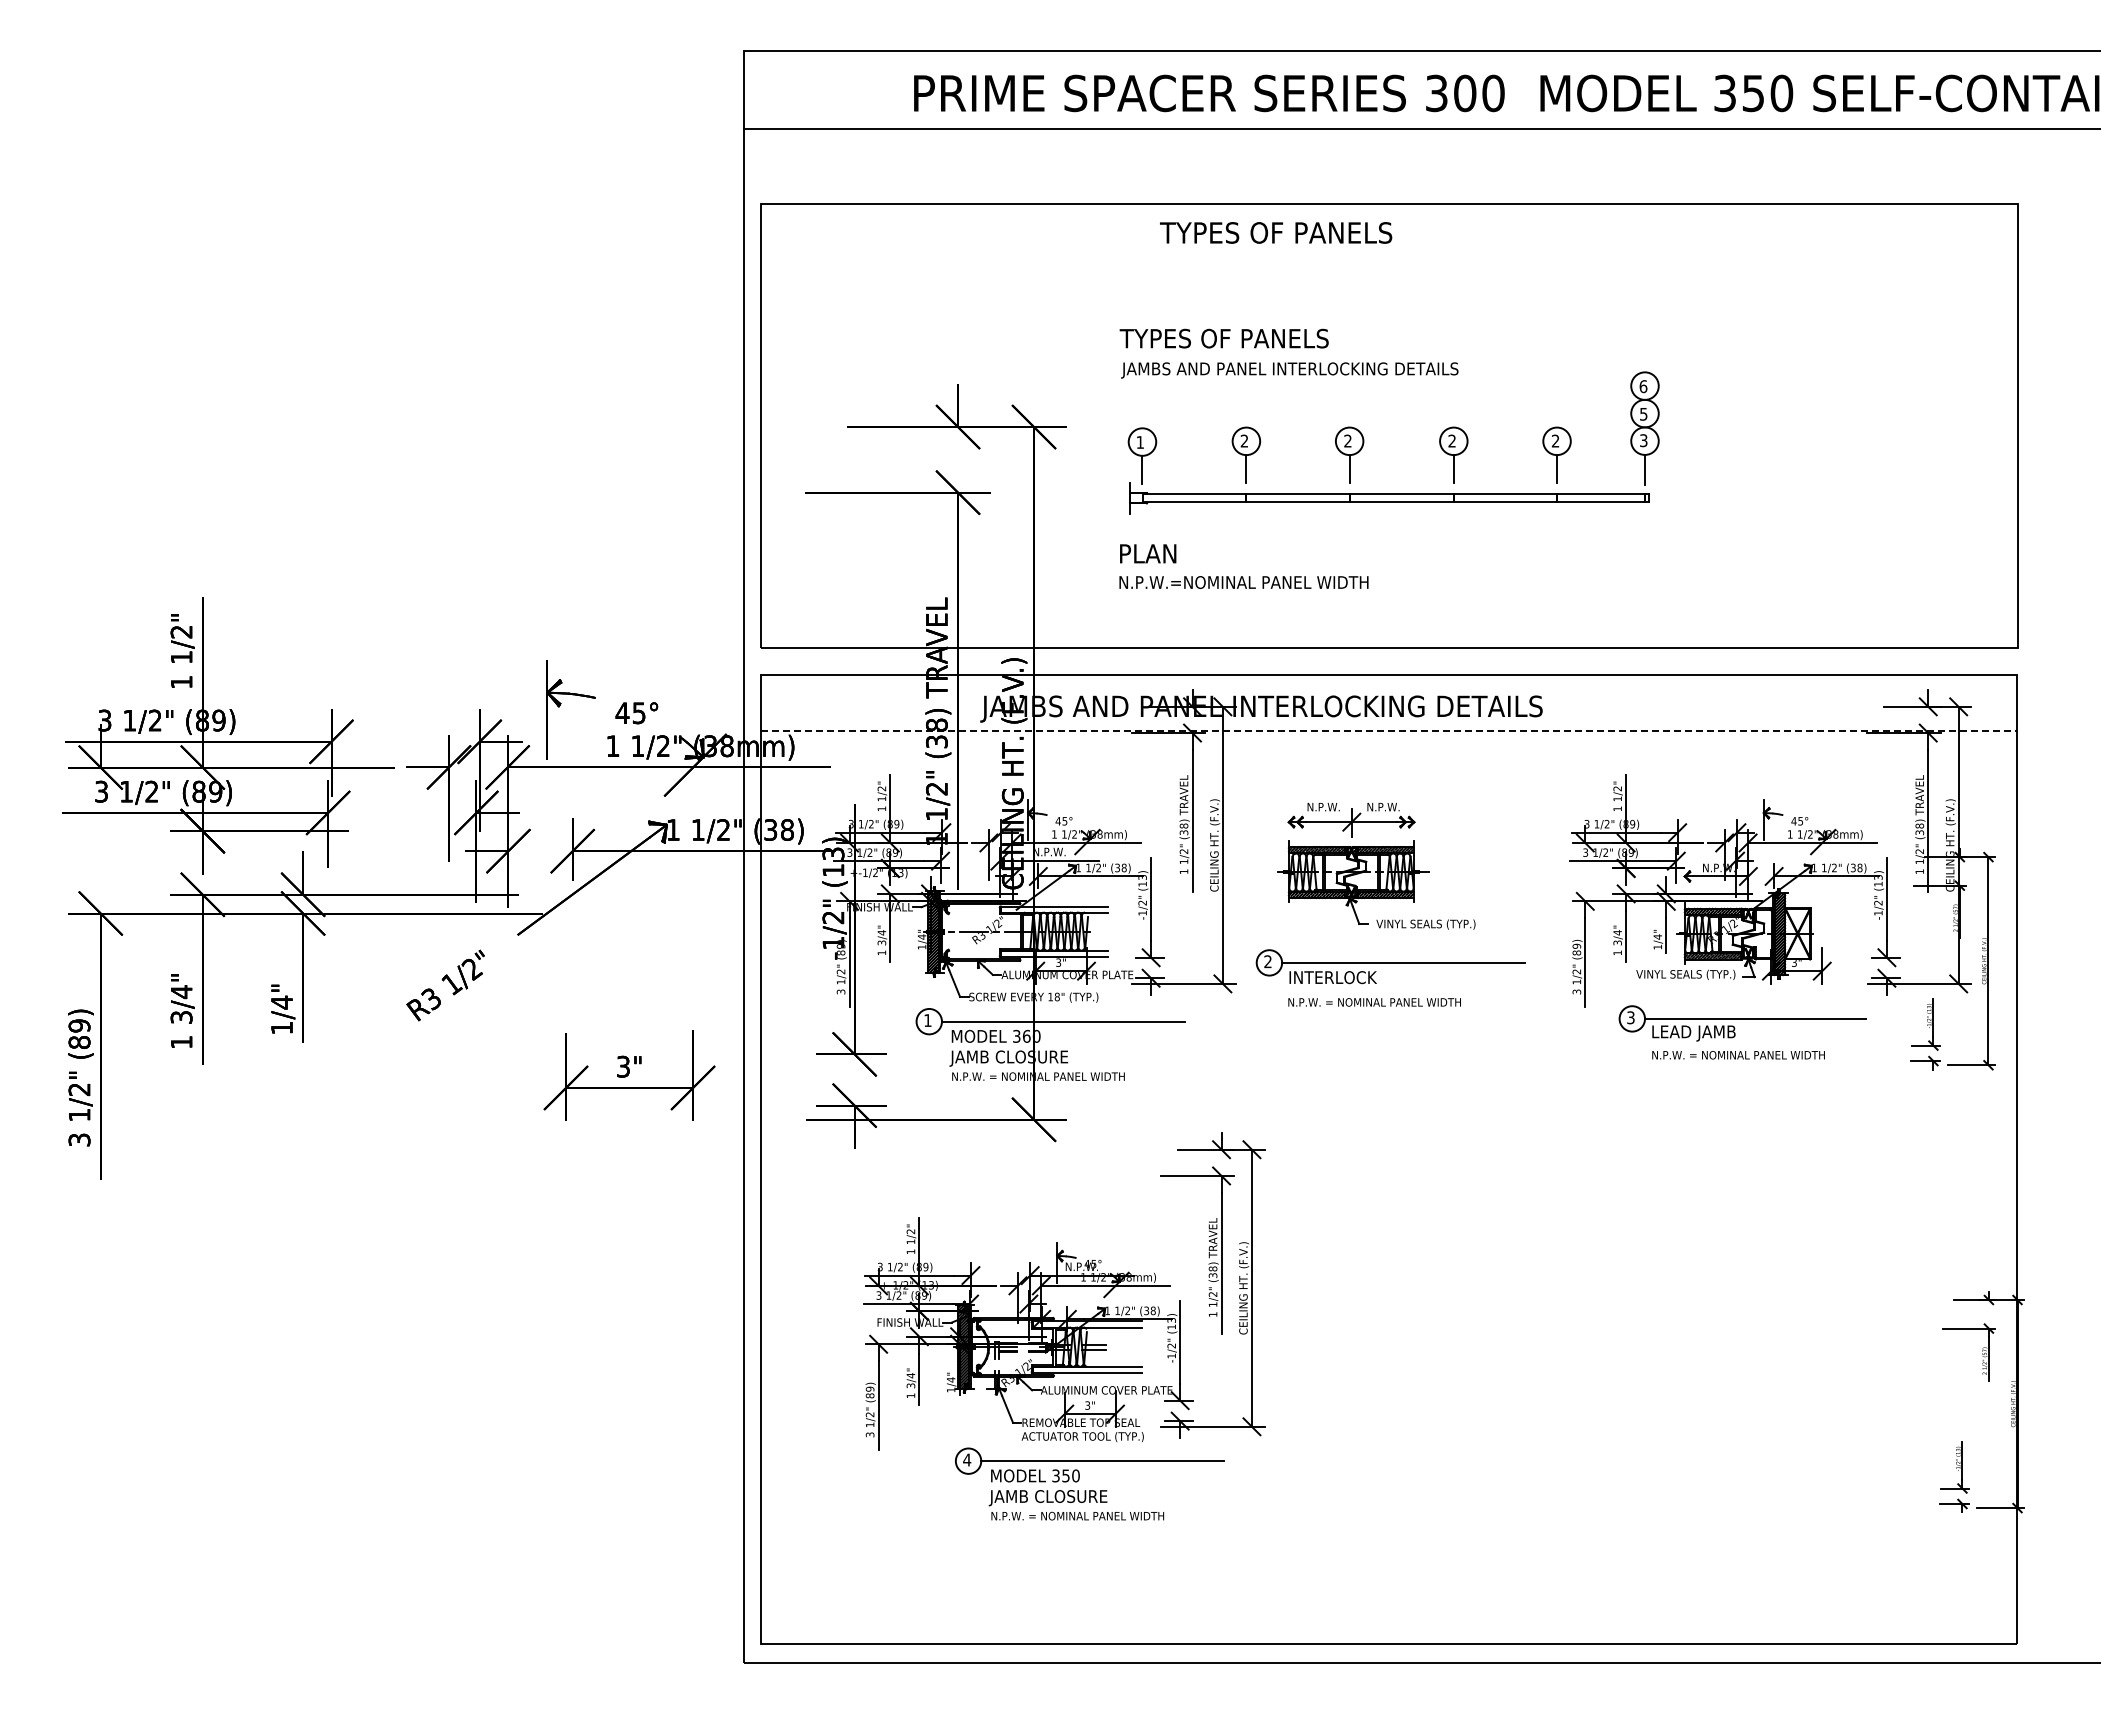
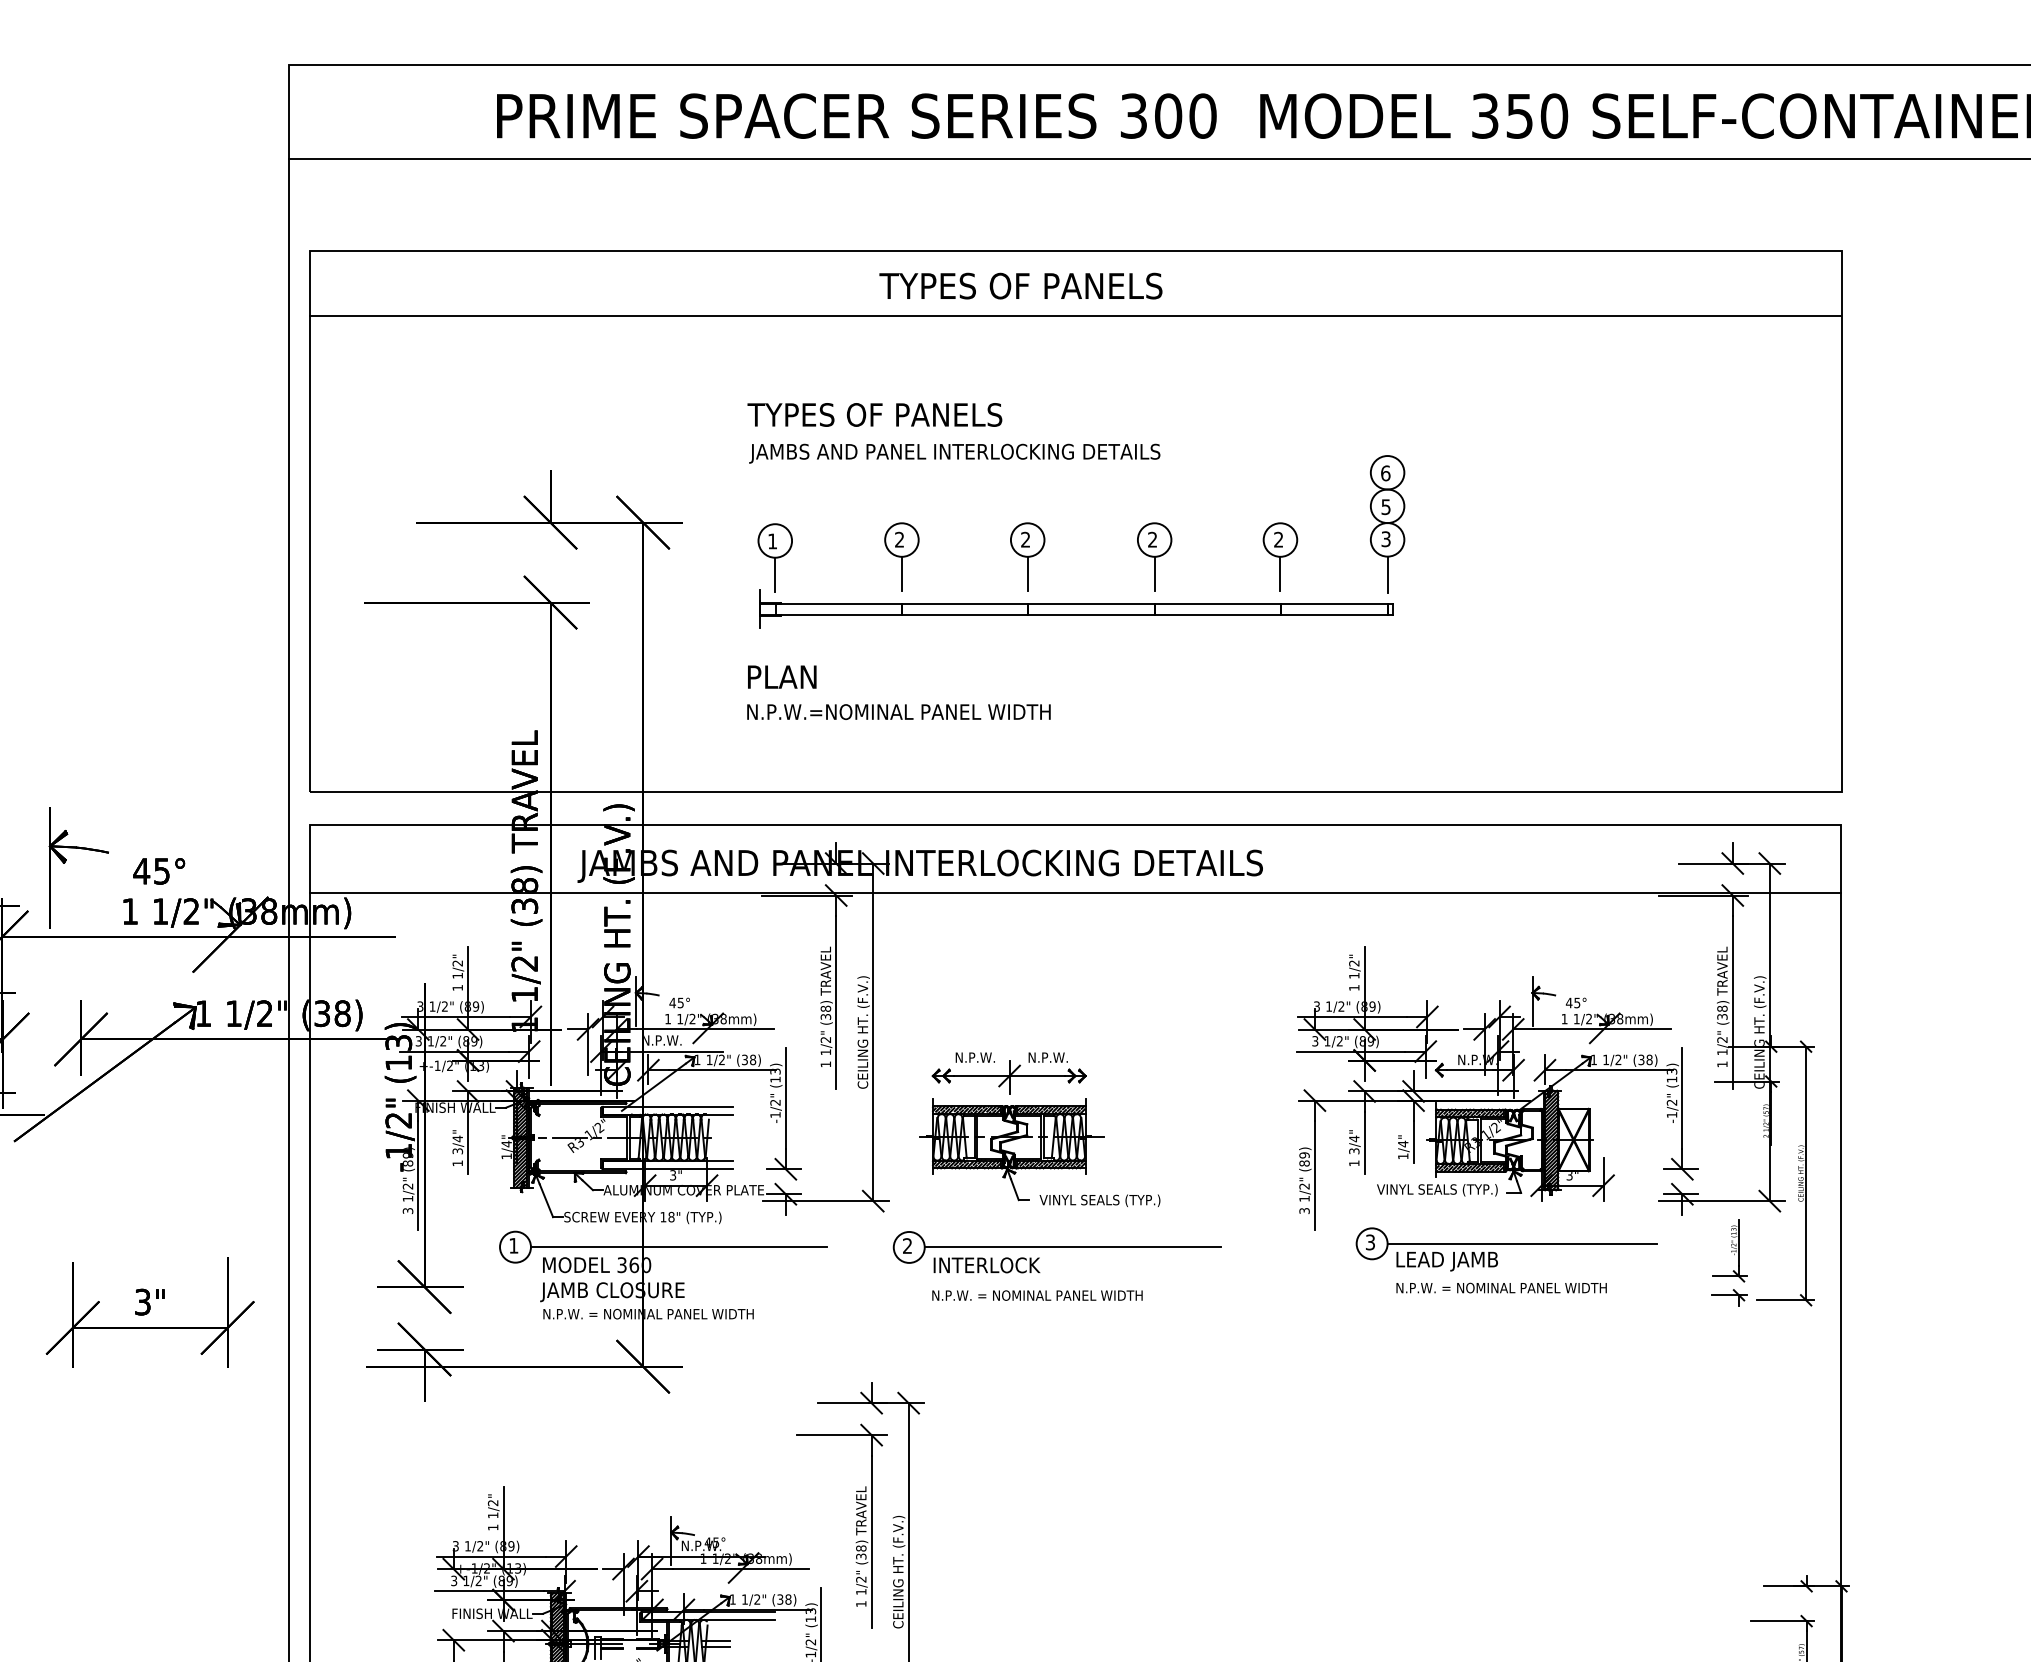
text: (1276, 232) -> (1021, 285), moved
line: (1388, 257) -> (1075, 316), added
line: (1389, 731) -> (1076, 893), dashed -> solid
part: (1390, 904) -> (1056, 1176), moved

